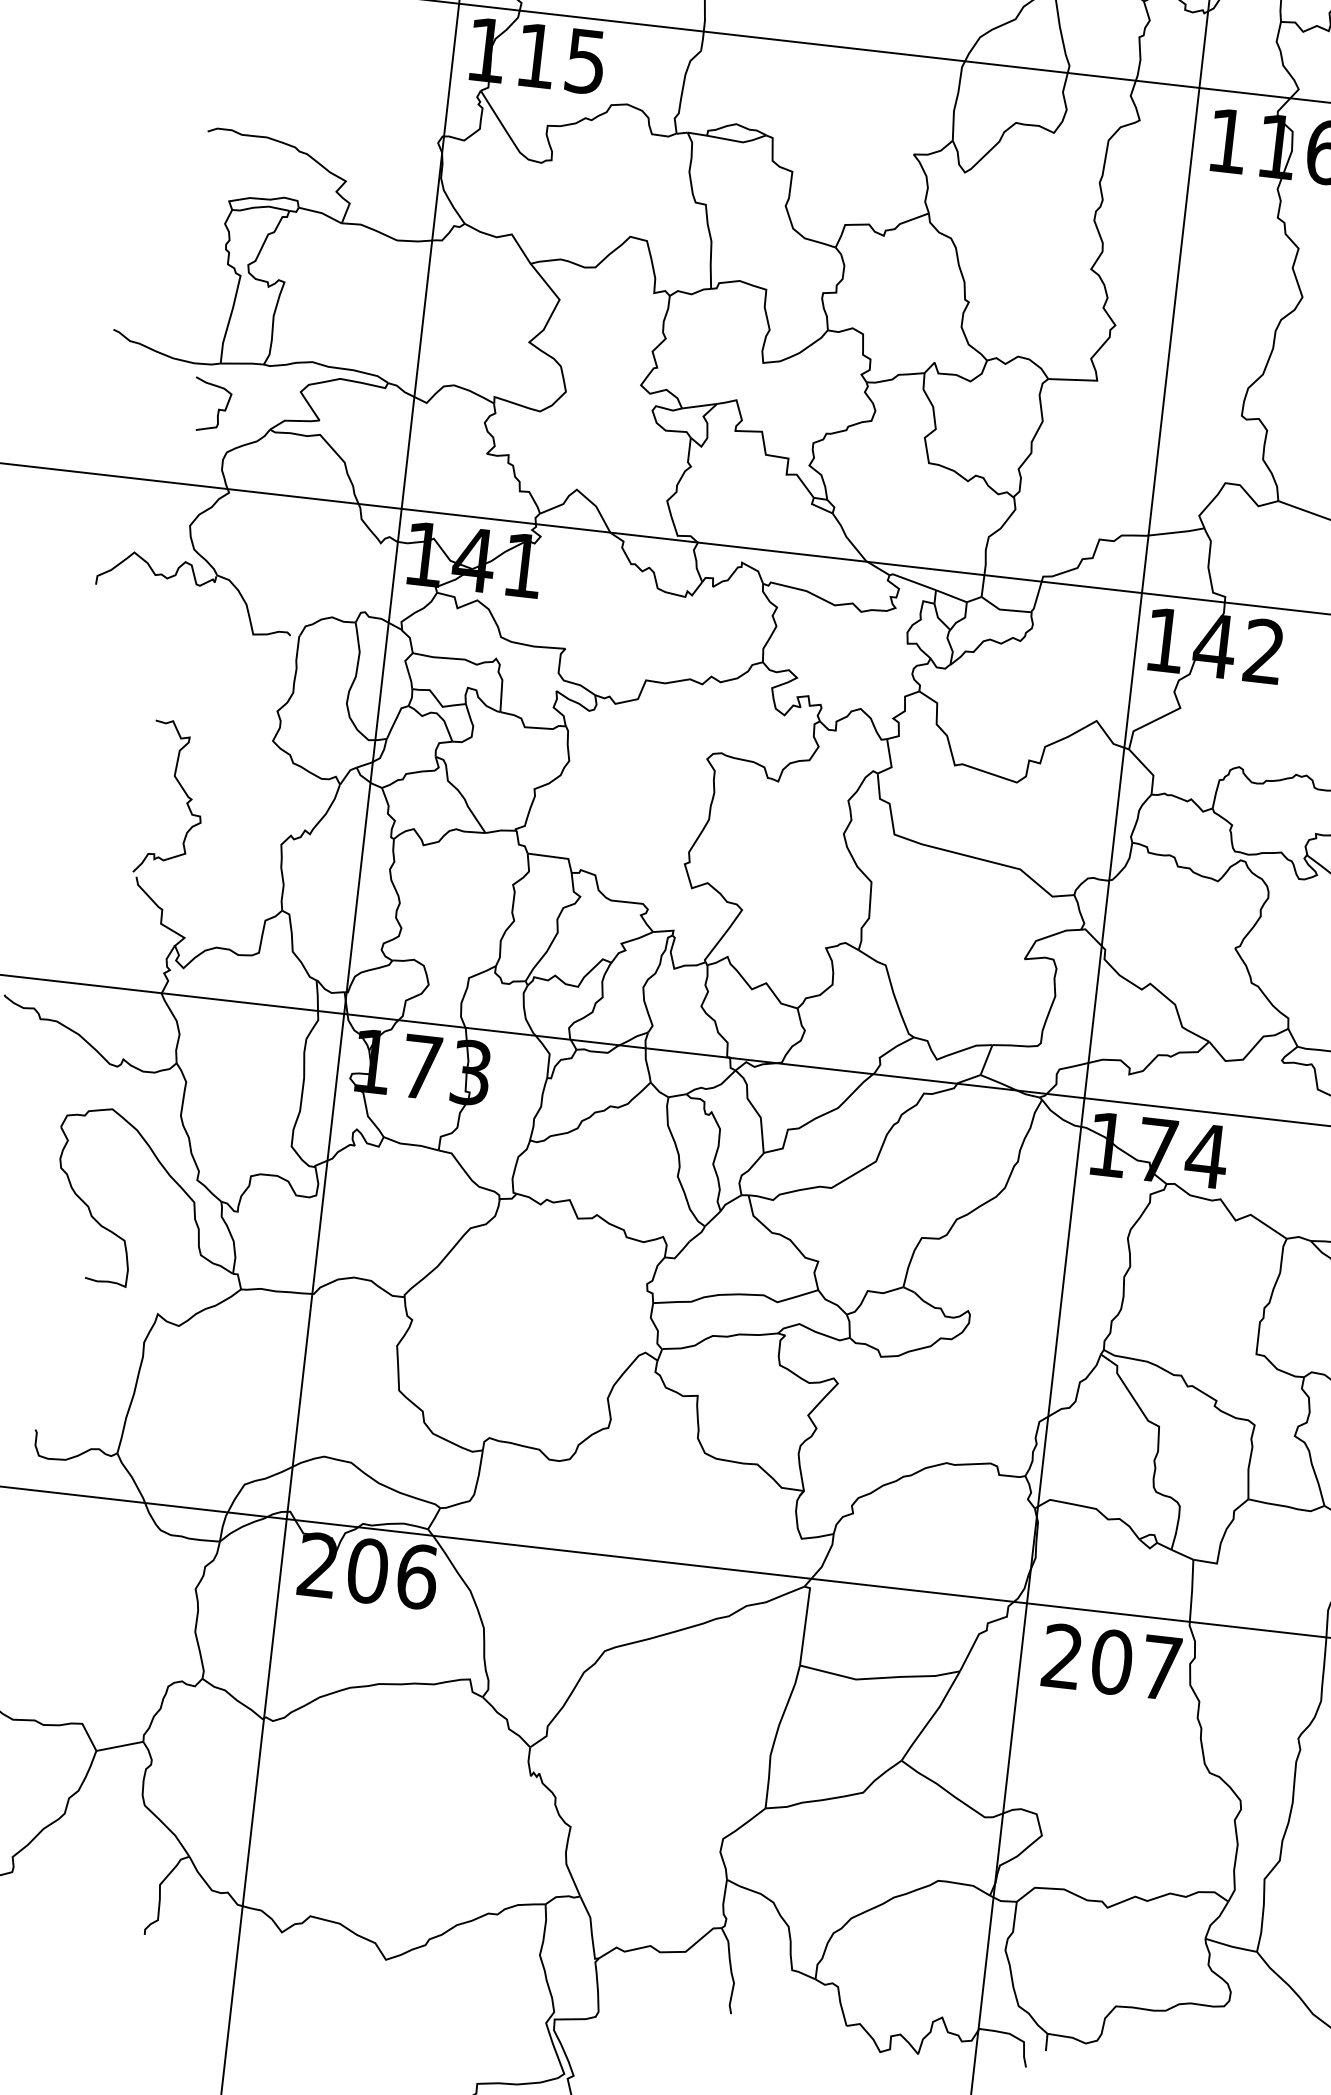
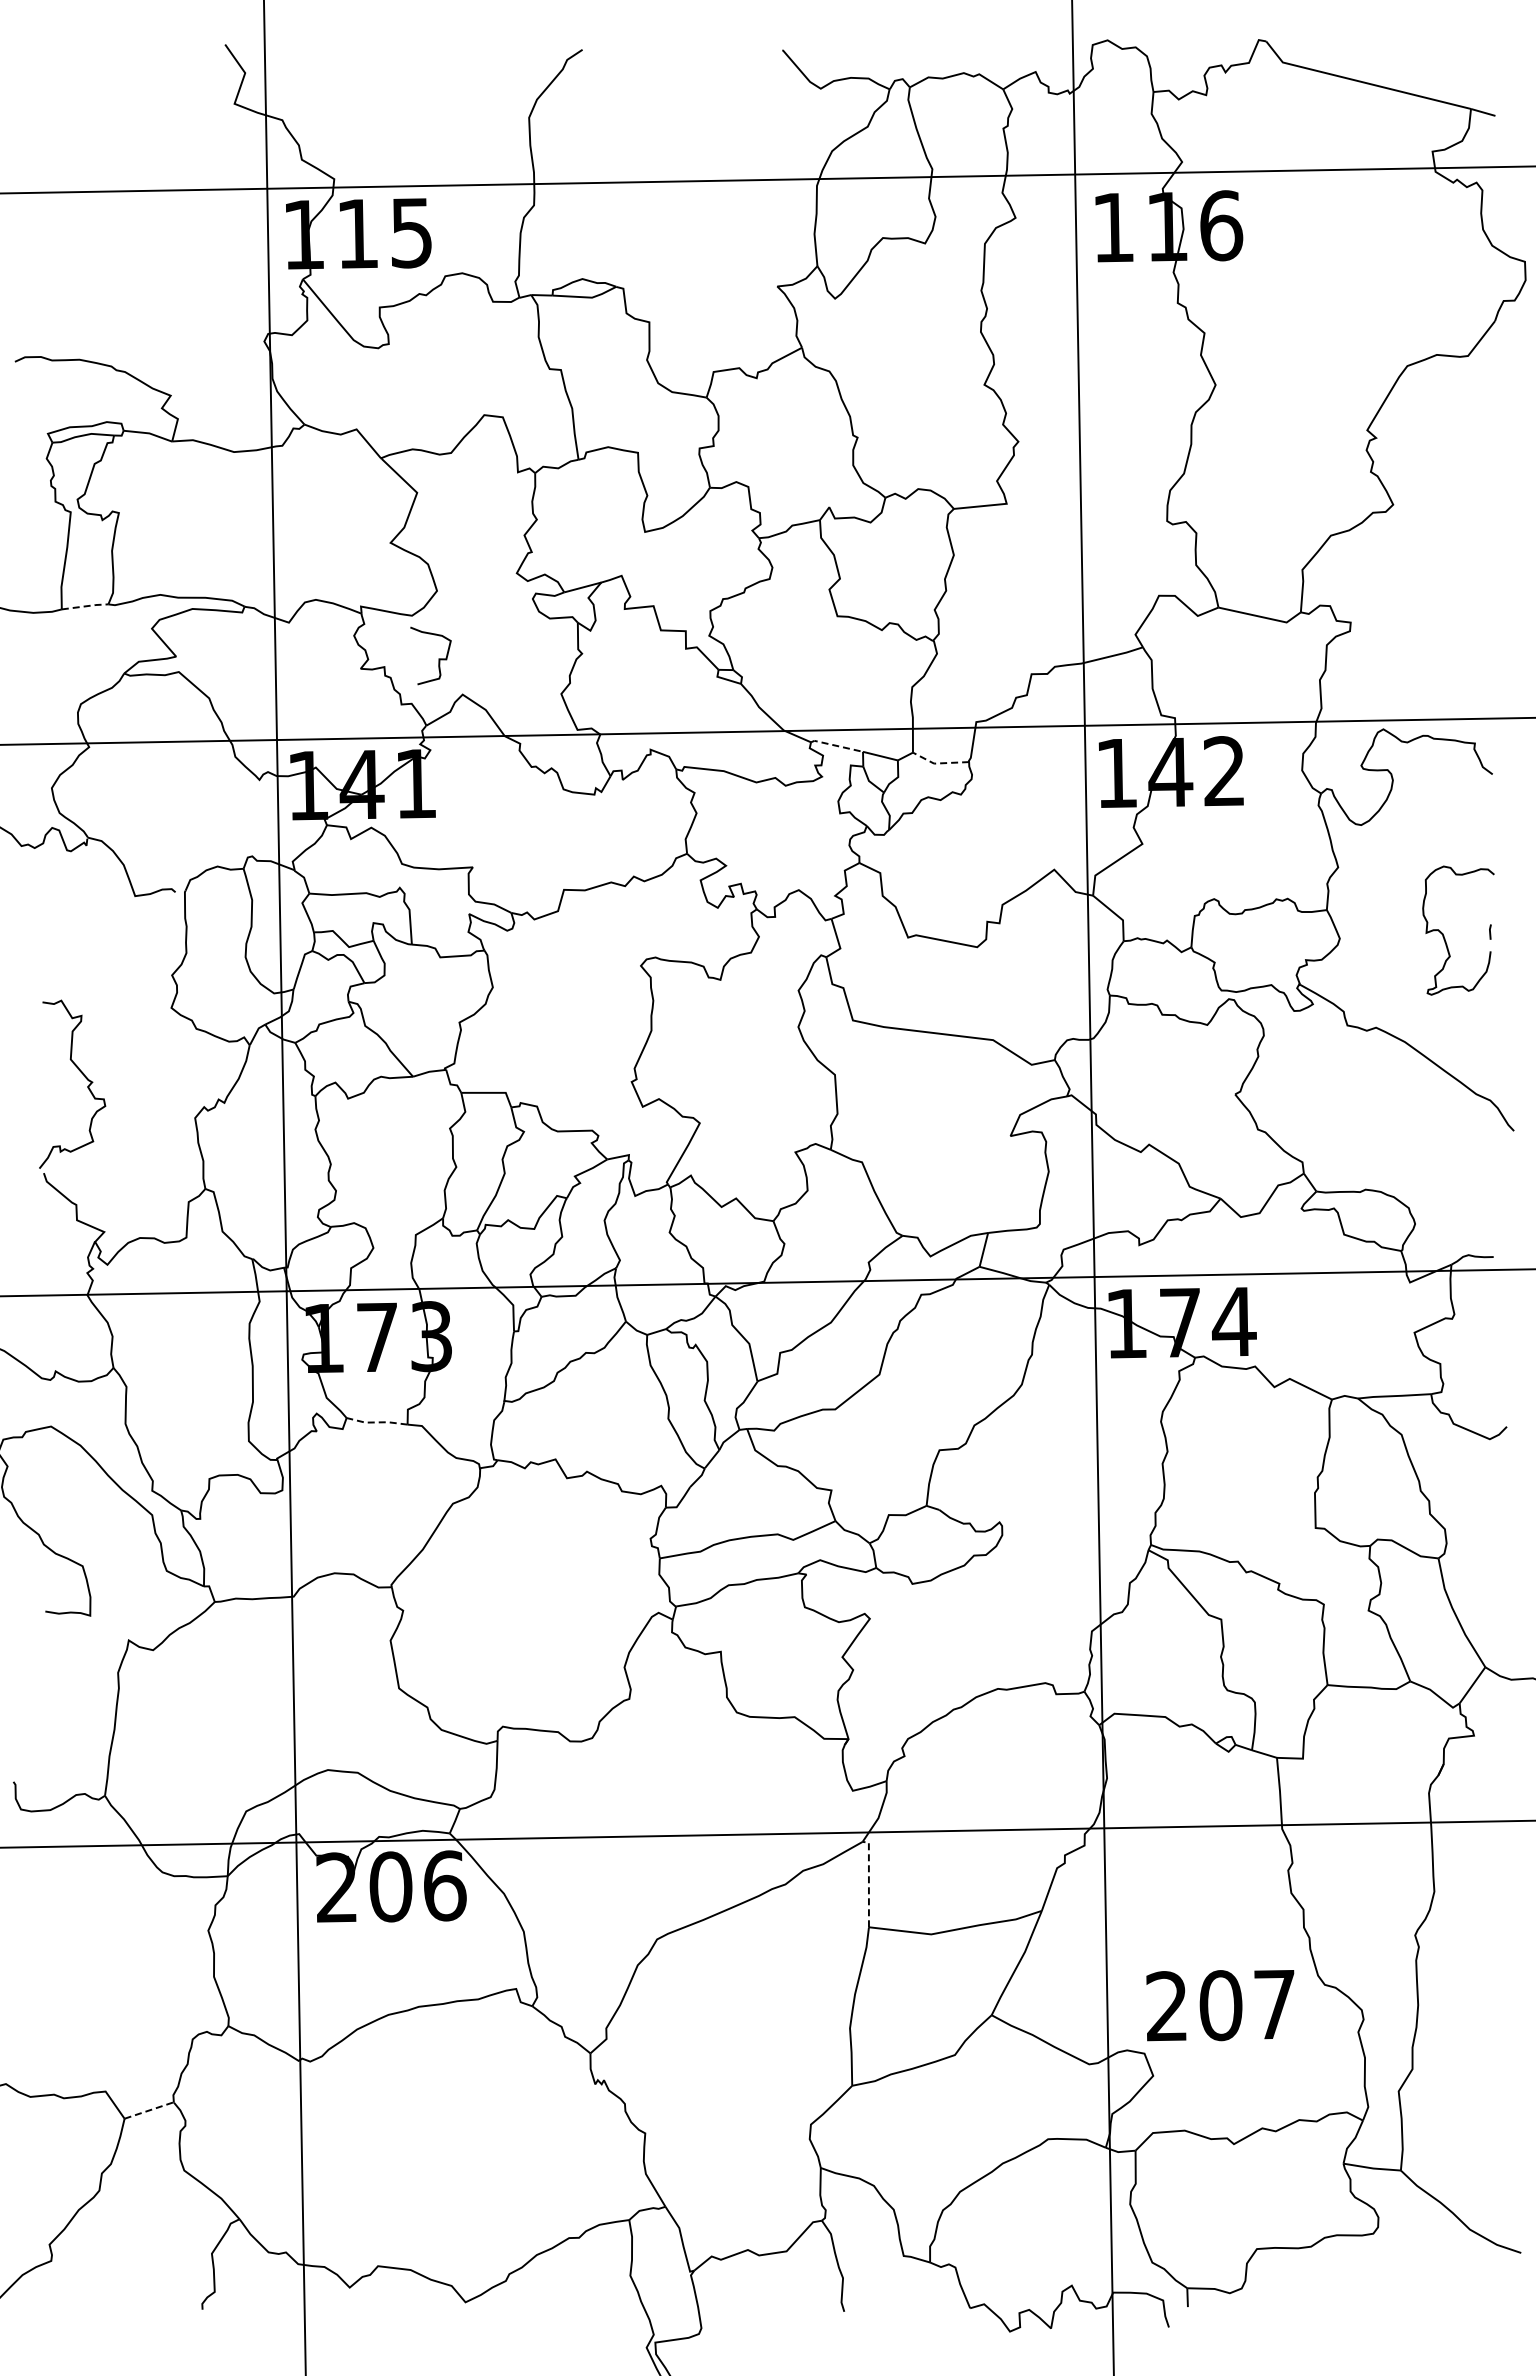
line: (243, 363) -> (86, 606), solid -> dashed
curve: (218, 408) -> (438, 658), moved
line: (912, 581) -> (836, 745), solid -> dashed
line: (1004, 610) -> (939, 763), solid -> dashed
line: (410, 1144) -> (376, 1422), solid -> dashed
line: (805, 1622) -> (868, 1880), solid -> dashed
text: (1111, 1662) -> (1220, 2005), moved
line: (120, 1746) -> (149, 2110), solid -> dashed

